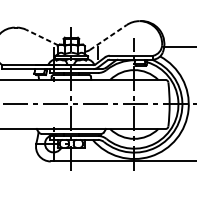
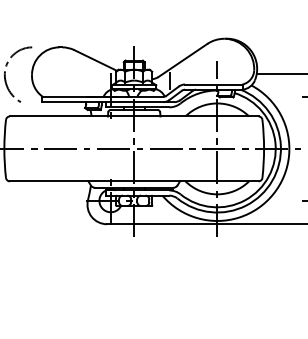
line: (42, 37) -> (95, 60), dashed -> solid
line: (108, 37) -> (183, 60), dashed -> solid

